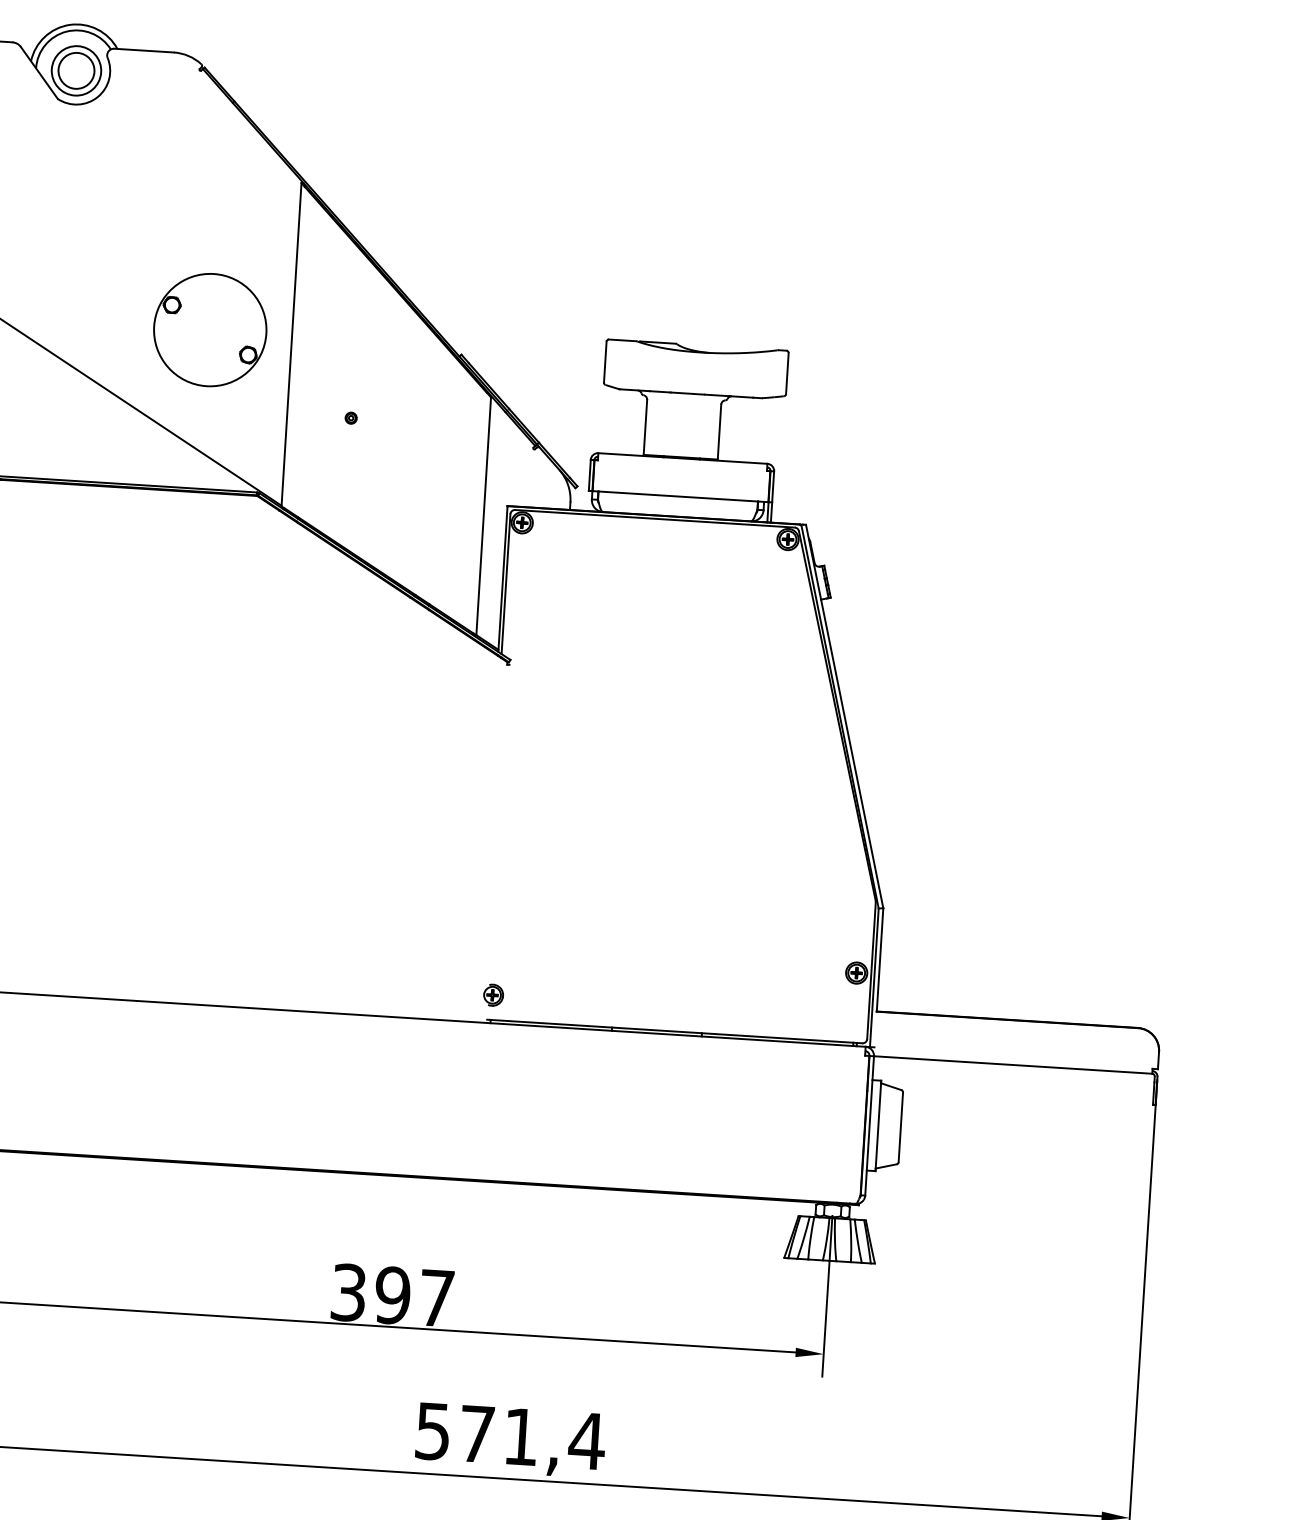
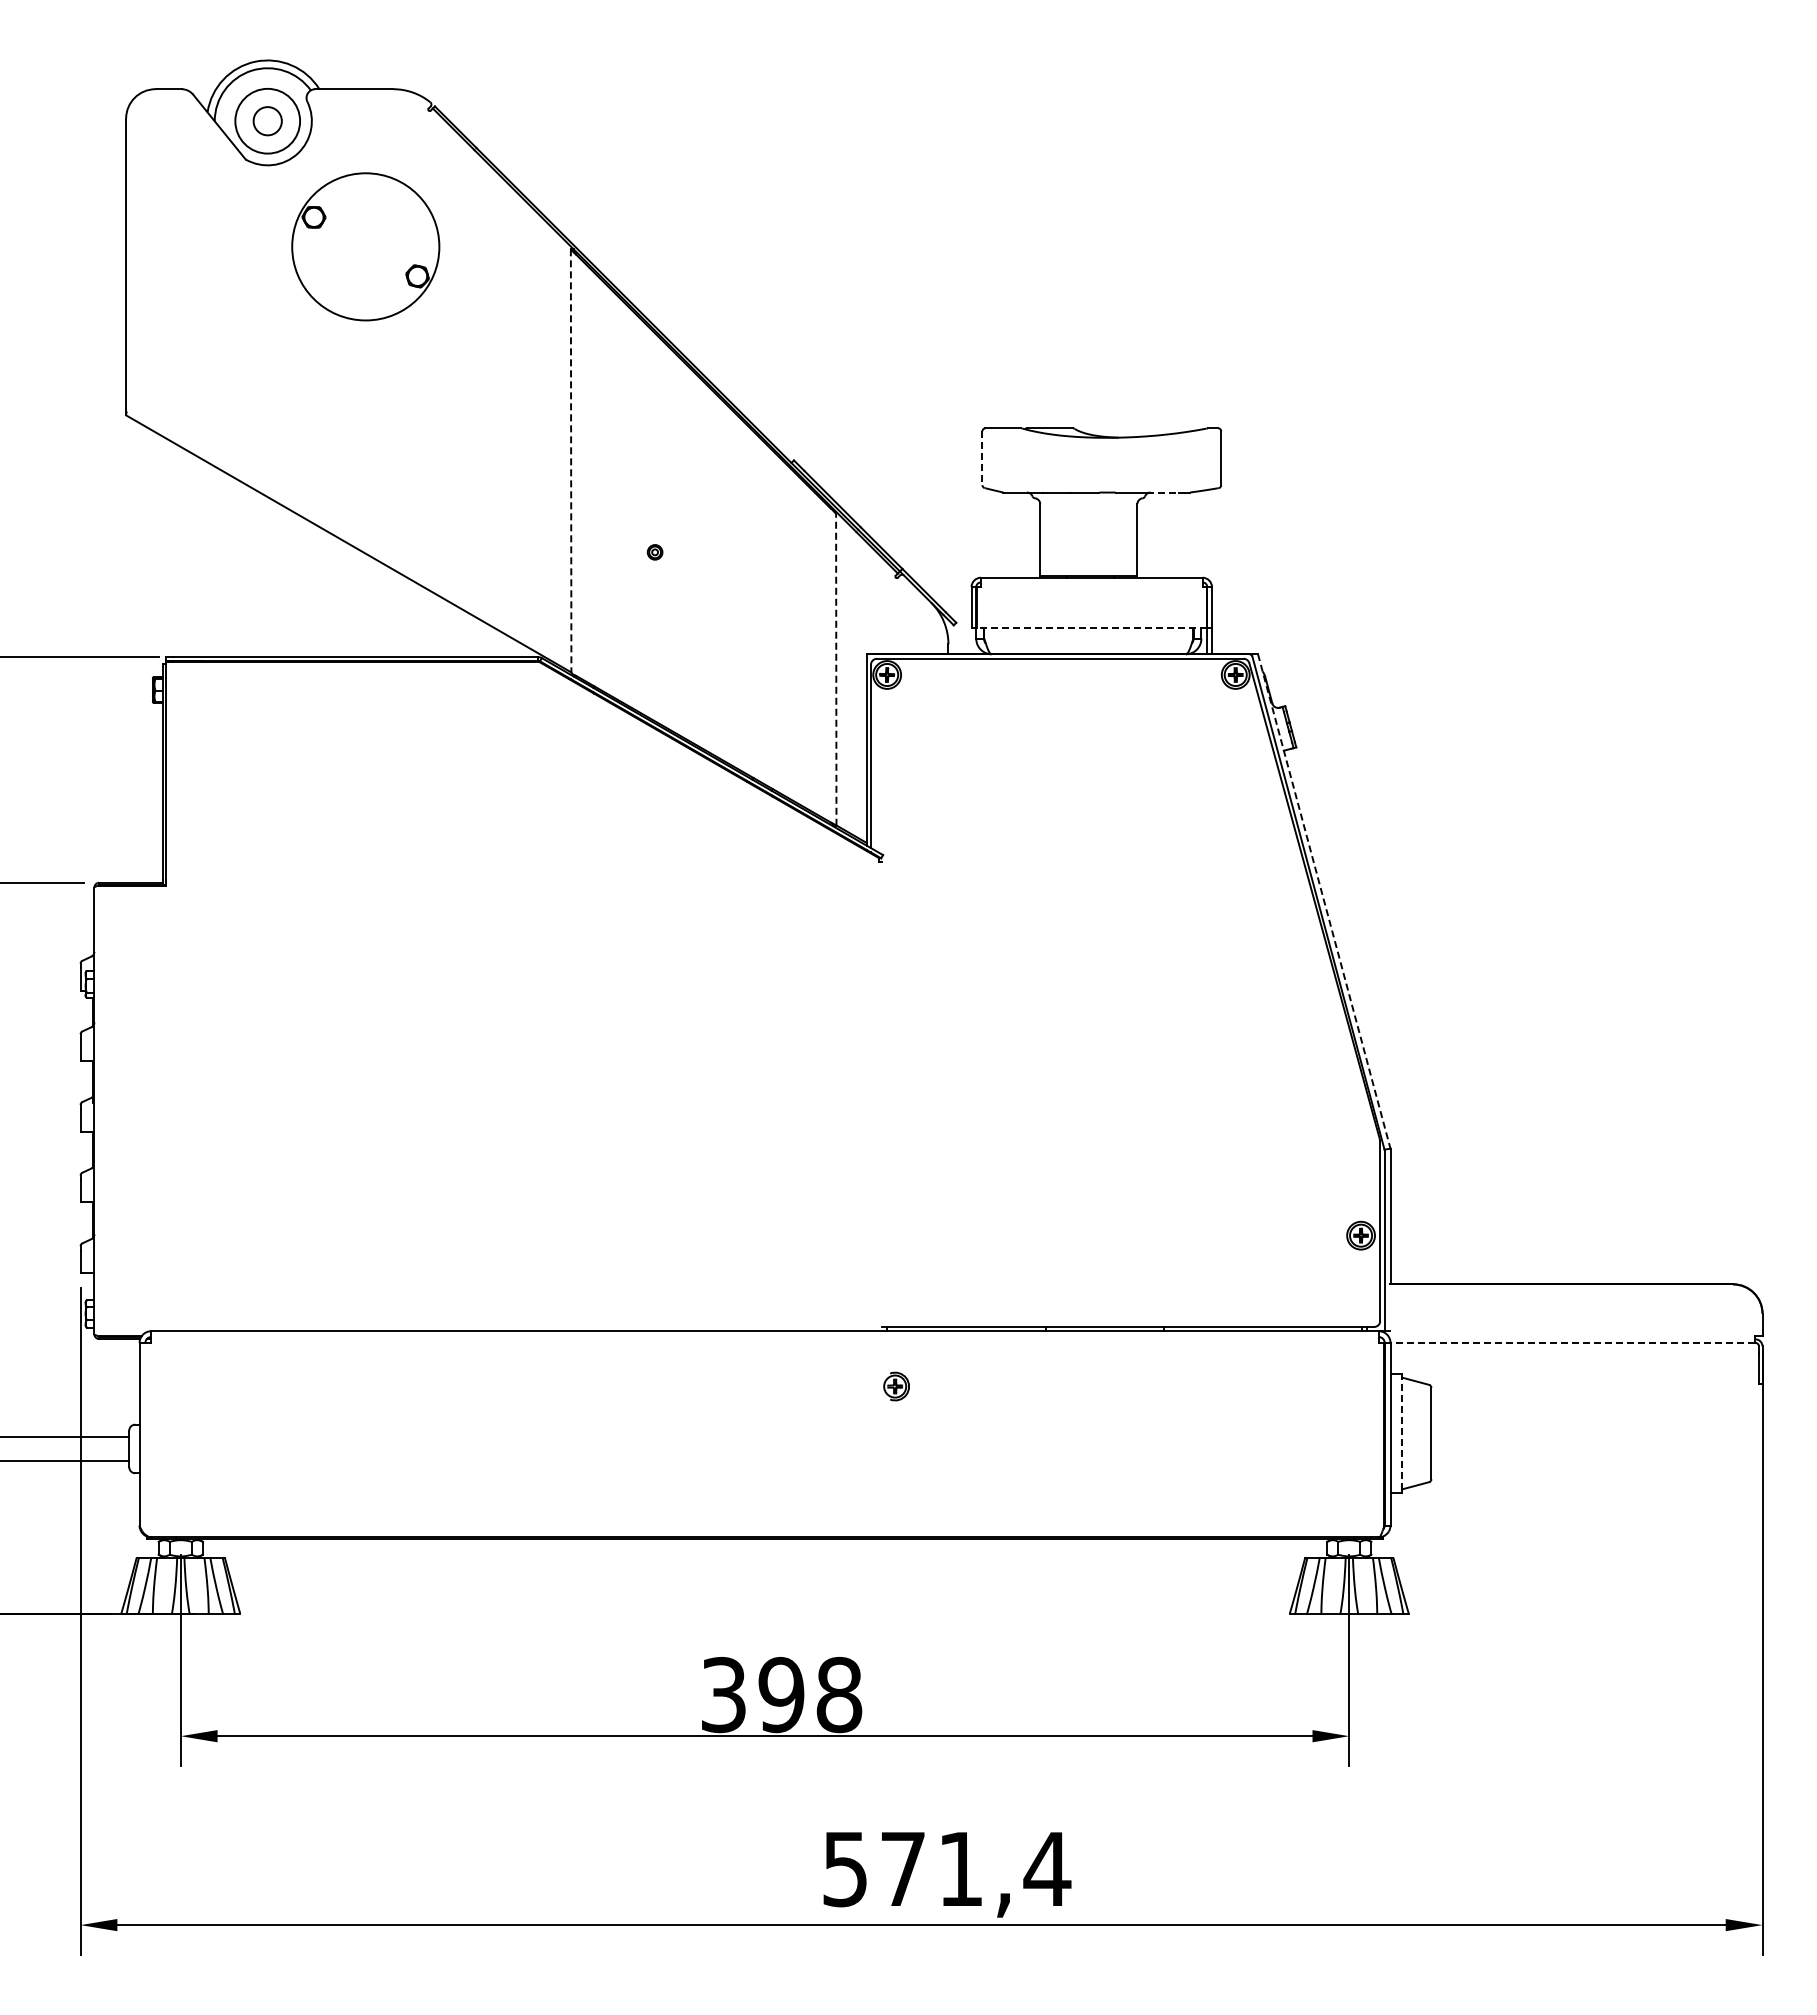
circle: (76, 70) -> (267, 120), size x0.6
part: (210, 329) -> (365, 246), moved
line: (291, 344) -> (571, 461), solid -> dashed
line: (605, 362) -> (982, 458), solid -> dashed
line: (741, 396) -> (1163, 492), solid -> dashed
line: (680, 496) -> (1091, 627), solid -> dashed
line: (483, 516) -> (836, 669), solid -> dashed
line: (844, 716) -> (1324, 901), solid -> dashed
part: (493, 995) -> (896, 1386), moved
line: (1012, 1064) -> (1572, 1342), solid -> dashed
line: (878, 1125) -> (1401, 1433), solid -> dashed
text: (436, 1297) -> (839, 1694), 397 -> 398

